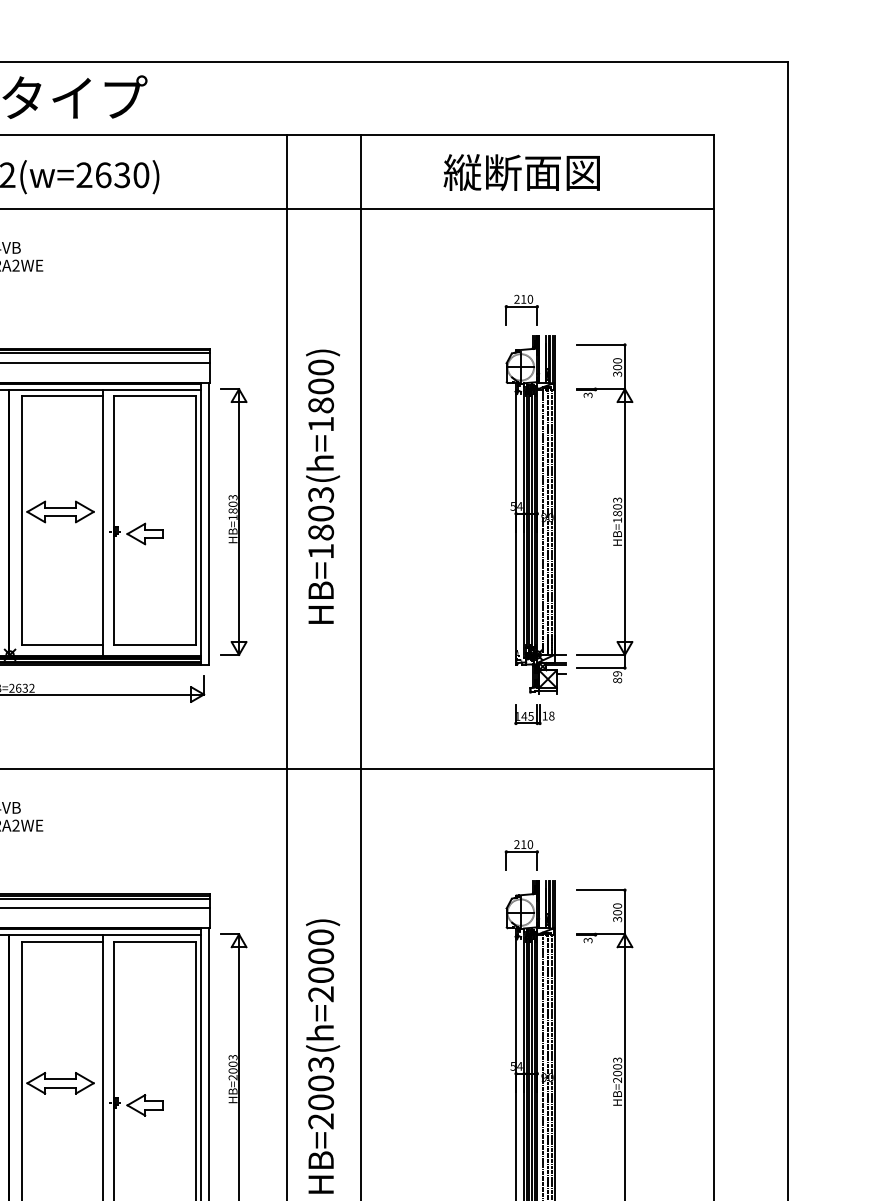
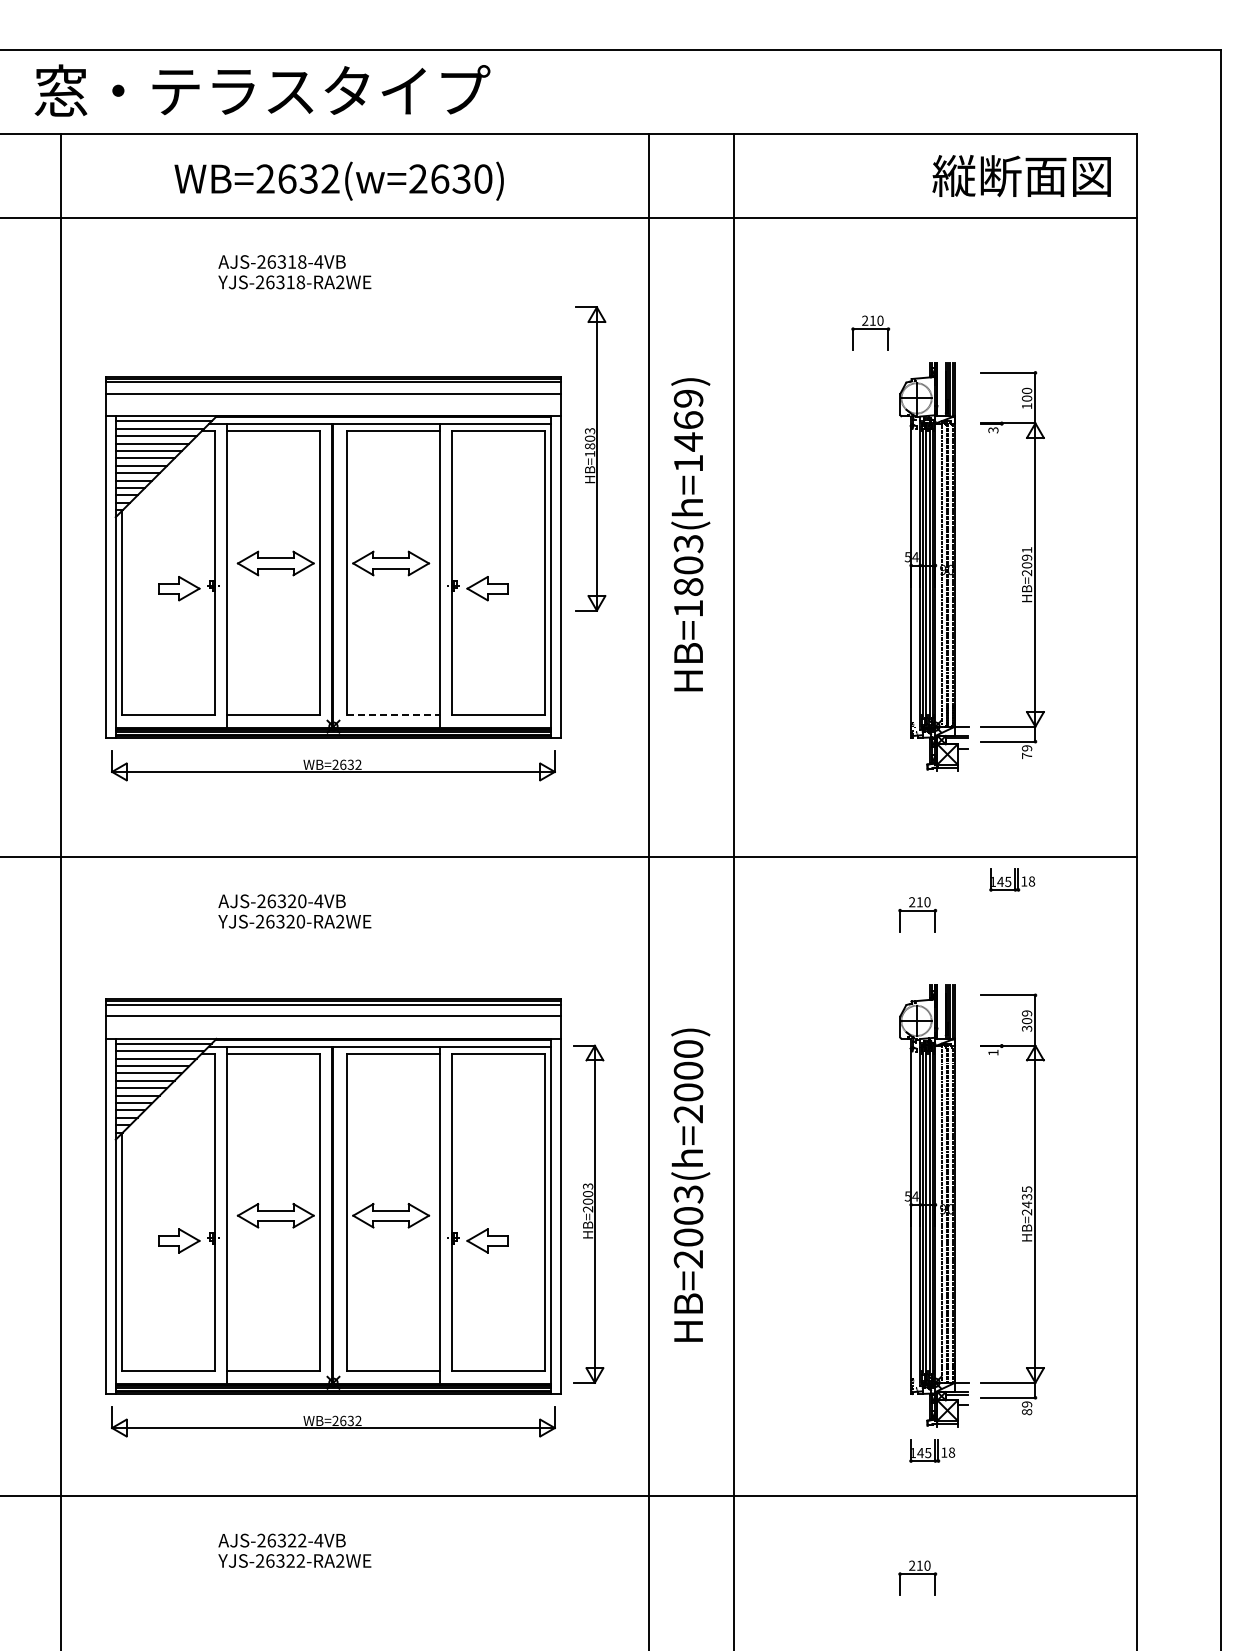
text: (521, 172) -> (1021, 176), moved
part: (521, 309) -> (870, 332), moved
text: (617, 374) -> (1026, 406), 300 -> 100
text: (321, 386) -> (688, 420), HB=1803(h=1800) -> HB=1803(h=1469)
text: (617, 510) -> (1026, 561), HB=1803 -> HB=2091
part: (233, 521) -> (590, 458), moved
line: (62, 645) -> (393, 715), solid -> dashed
text: (617, 680) -> (1027, 755), 89 -> 79
part: (534, 714) -> (1012, 879), moved
part: (521, 855) -> (917, 914), moved
text: (617, 906) -> (1027, 1013), 300 -> 309
text: (588, 940) -> (993, 1052), 3 -> 1
text: (617, 1067) -> (1026, 1197), HB=2003 -> HB=2435

